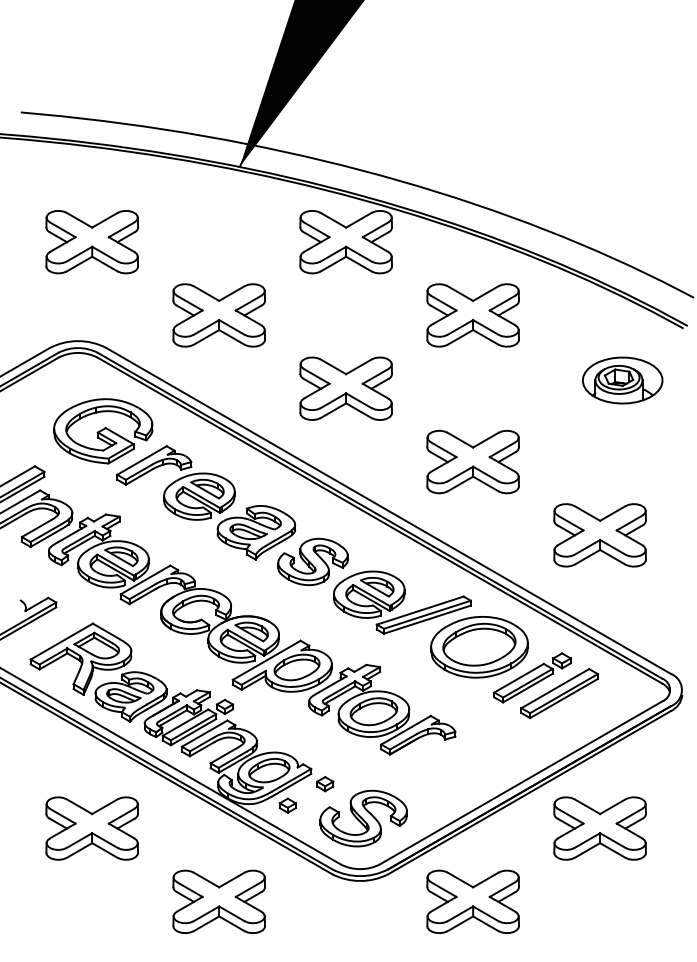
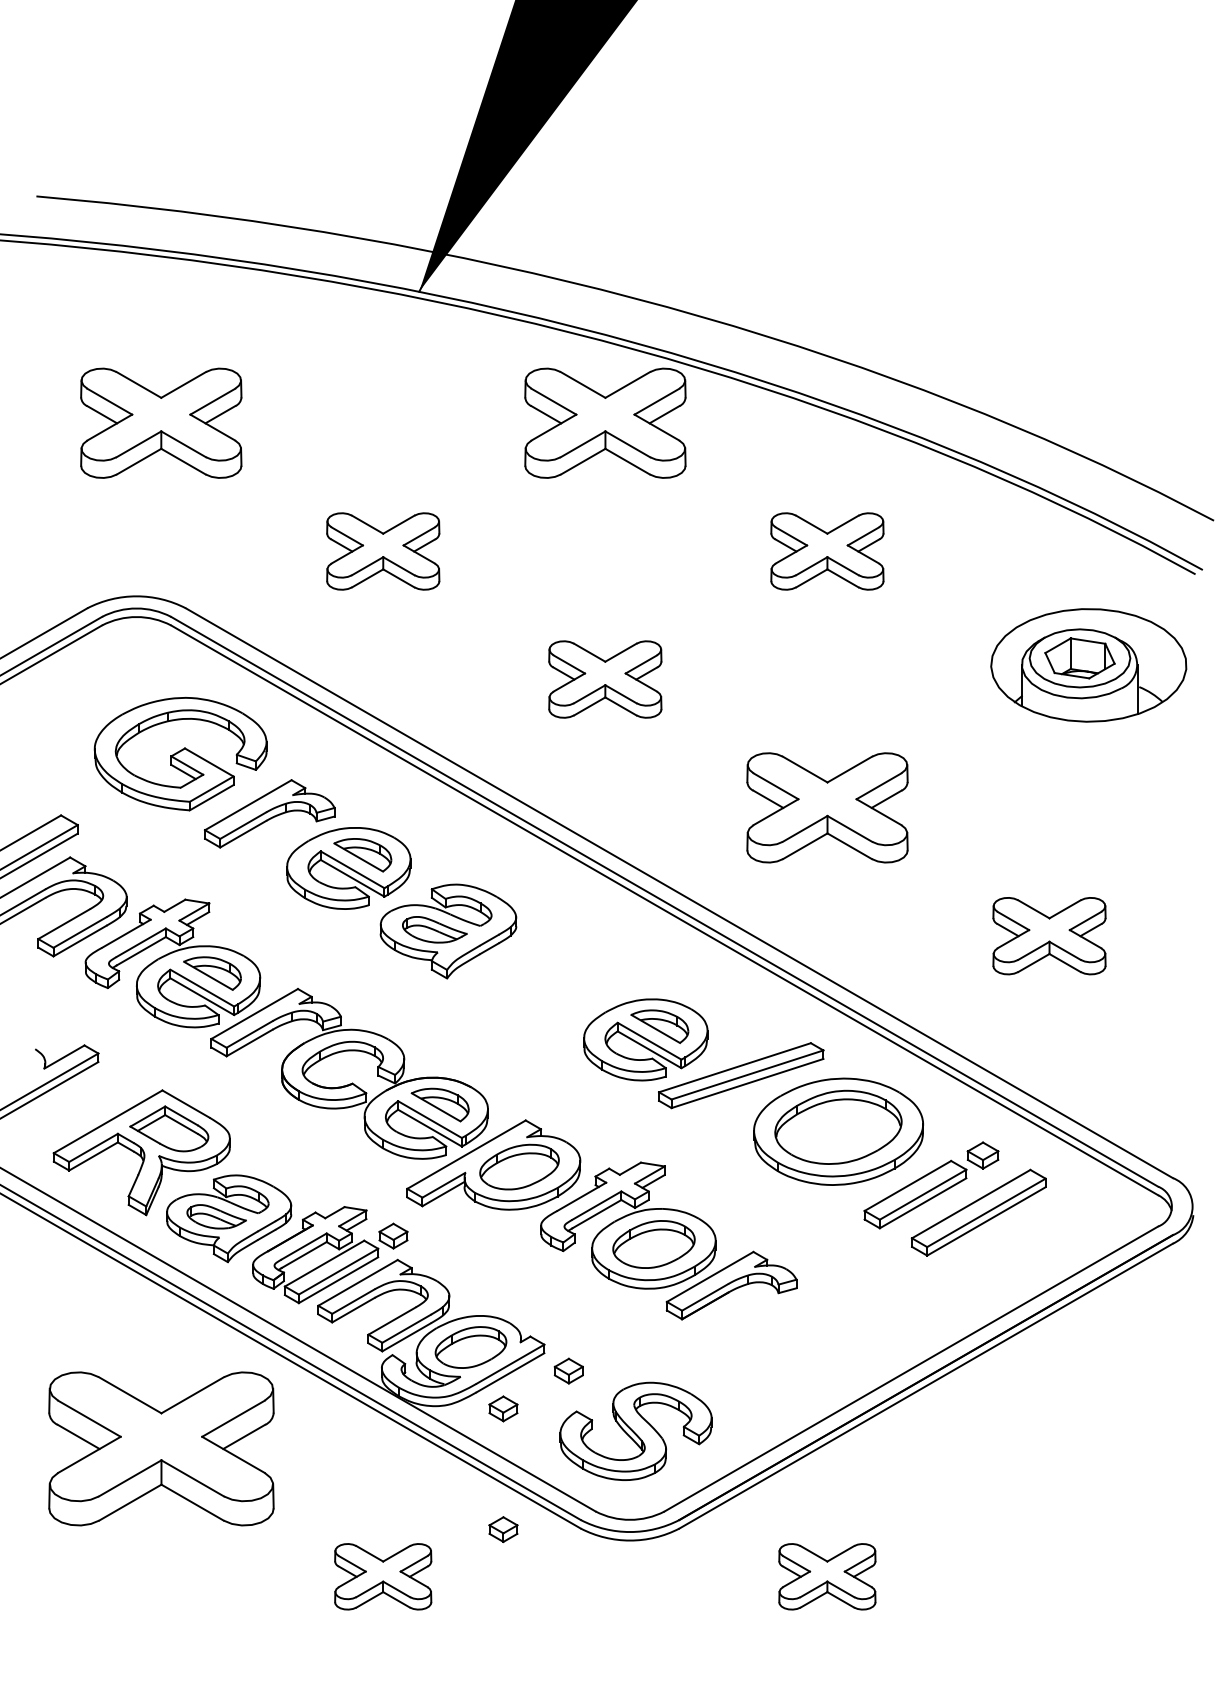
part: (218, 315) -> (382, 551), size x0.7
part: (472, 315) -> (826, 551), size x0.7
part: (622, 380) -> (1088, 665), size x1.4
part: (345, 388) -> (604, 679), size x0.7
part: (599, 535) -> (1048, 936), size x0.7
part: (312, 561) -> (546, 981), removed
part: (91, 828) -> (160, 1448), size x1.4
part: (599, 828) -> (1048, 1448), removed
part: (287, 874) -> (502, 1529), added
part: (218, 901) -> (382, 1576), size x0.6
part: (472, 901) -> (826, 1576), size x0.6

